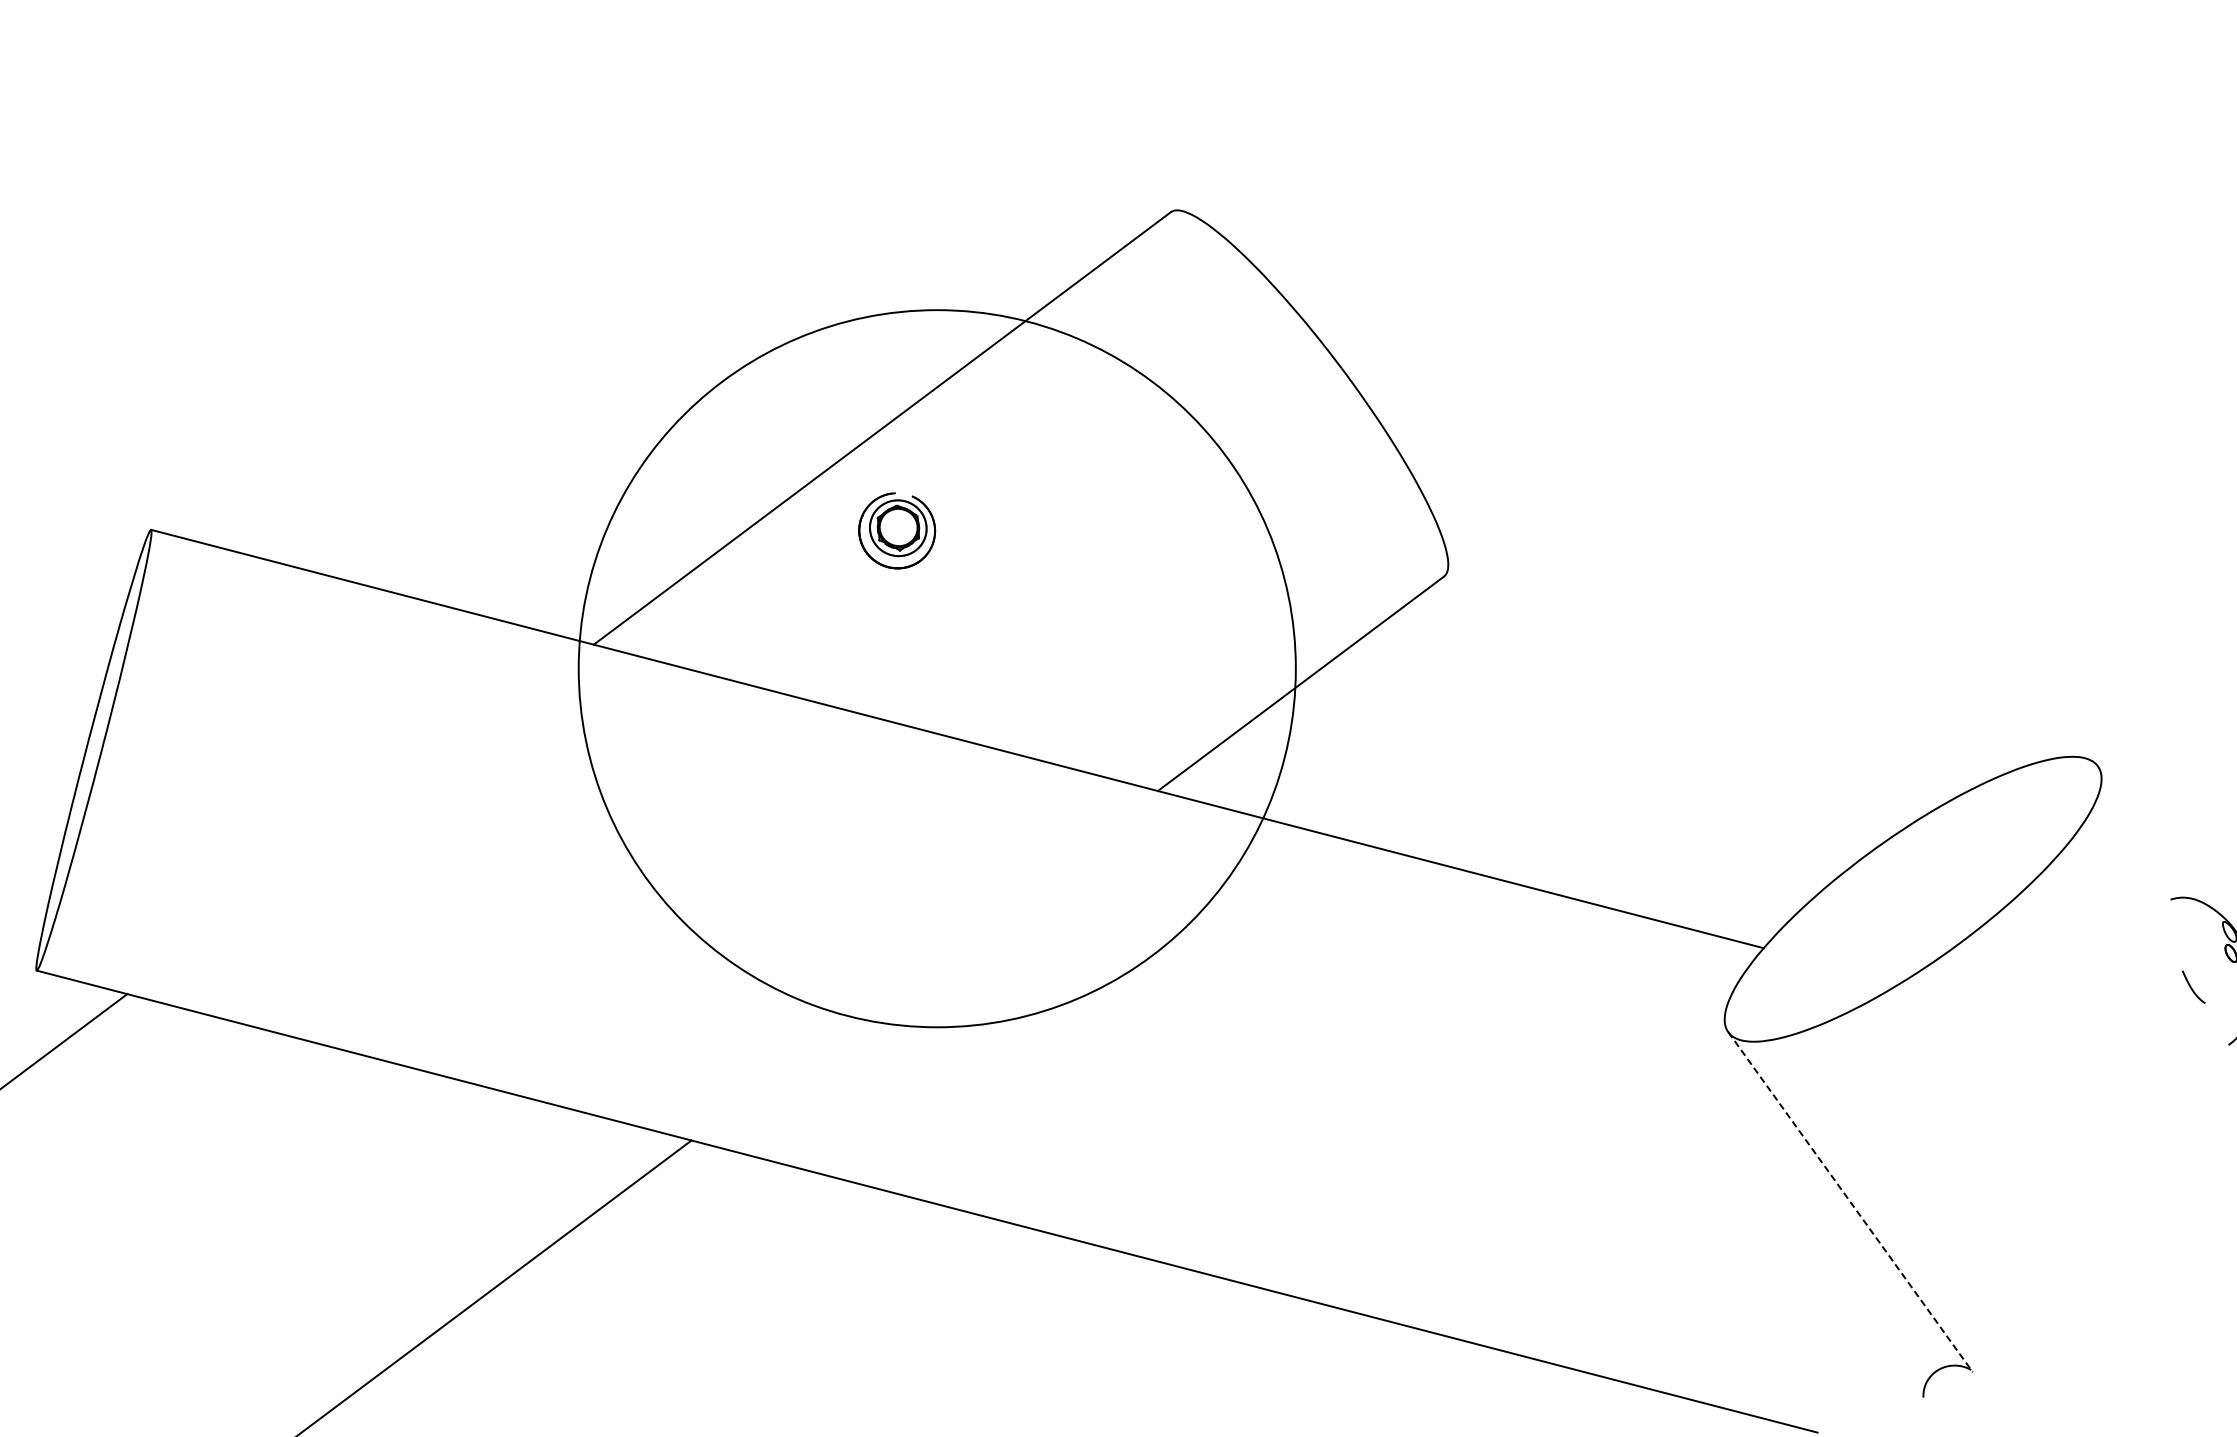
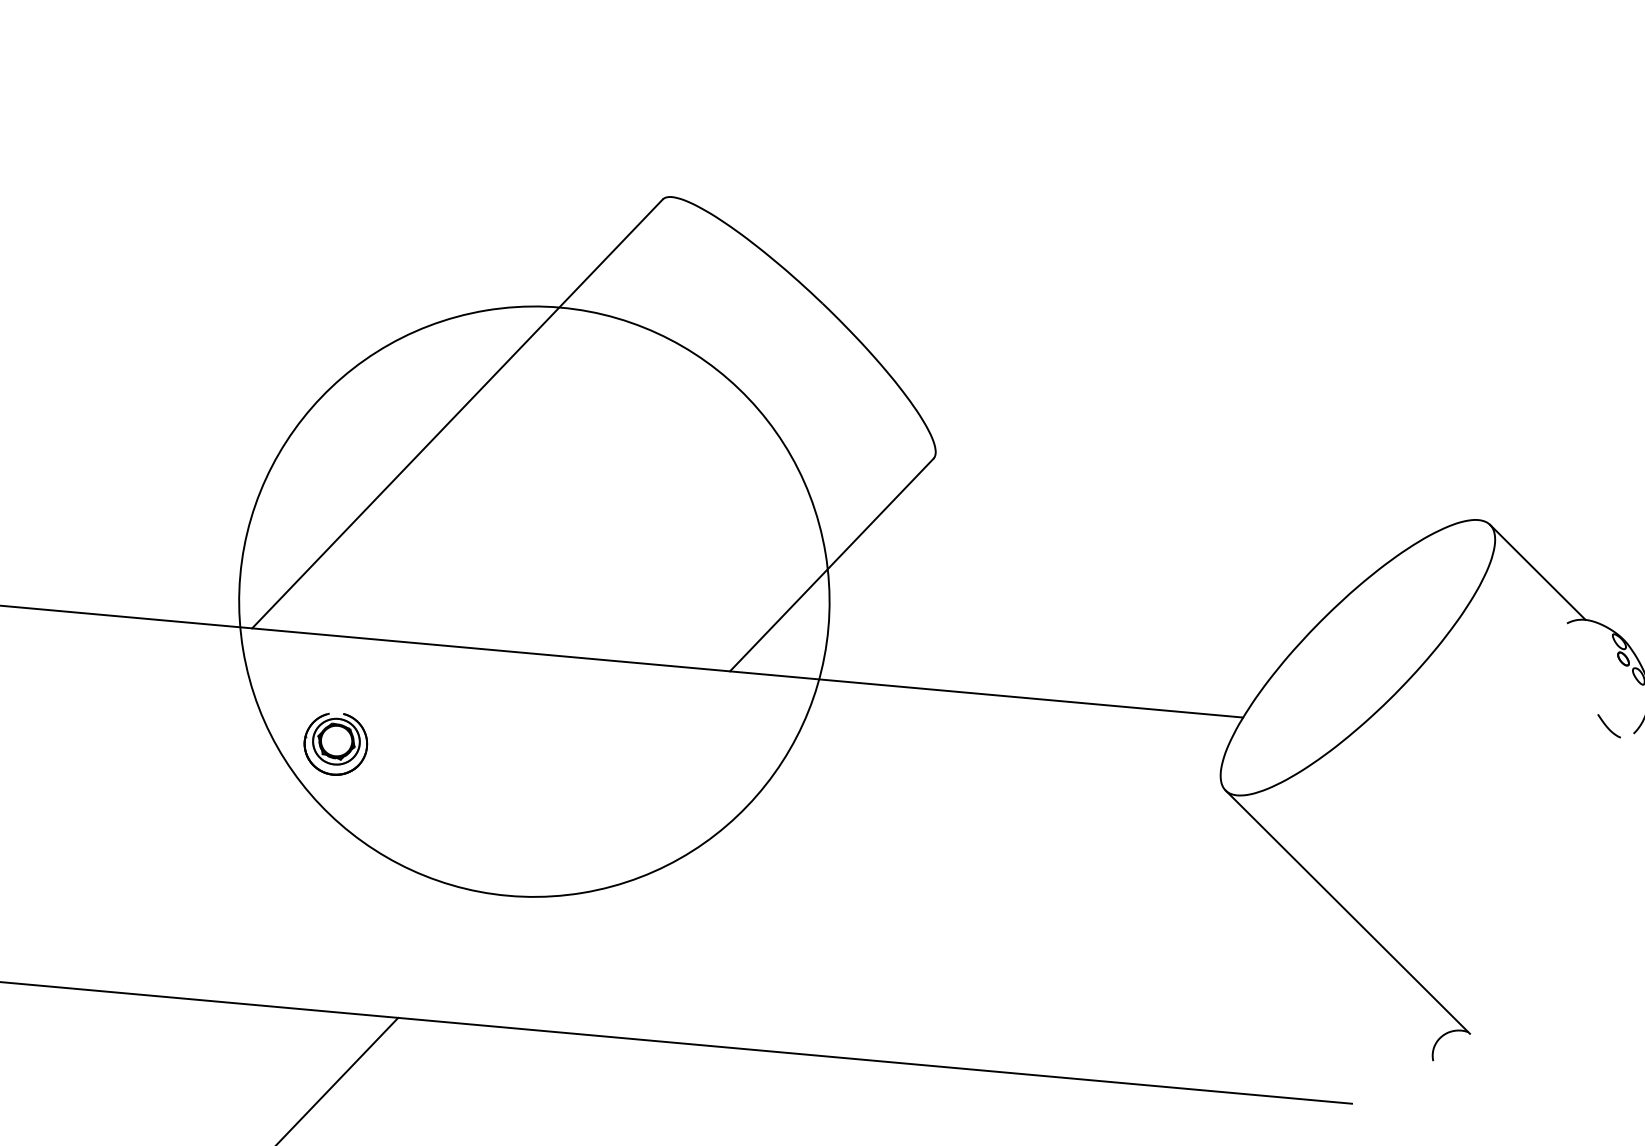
part: (897, 530) -> (336, 743), moved
line: (2145, 832) -> (1537, 572), added
curve: (2191, 986) -> (1607, 725), moved
line: (1850, 1202) -> (1347, 912), dashed -> solid

